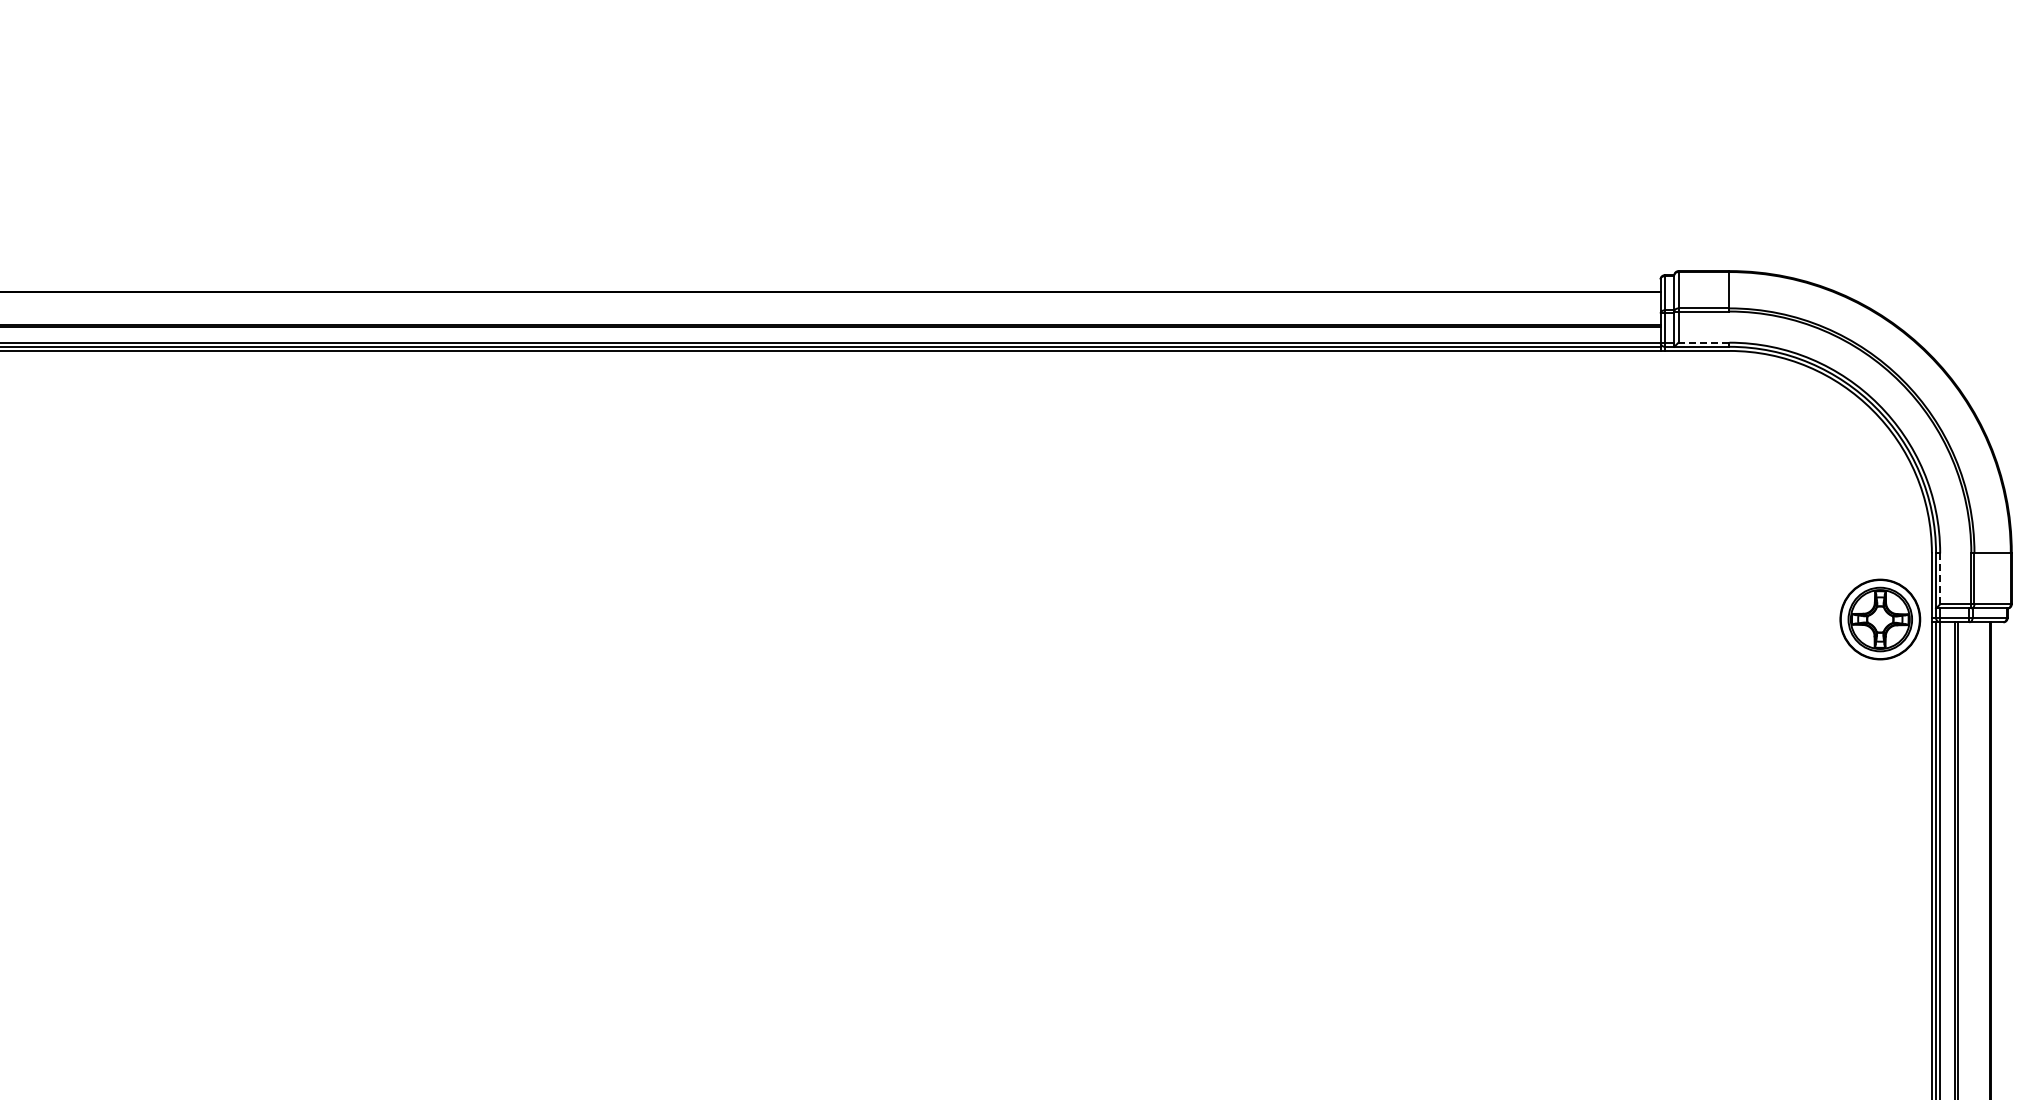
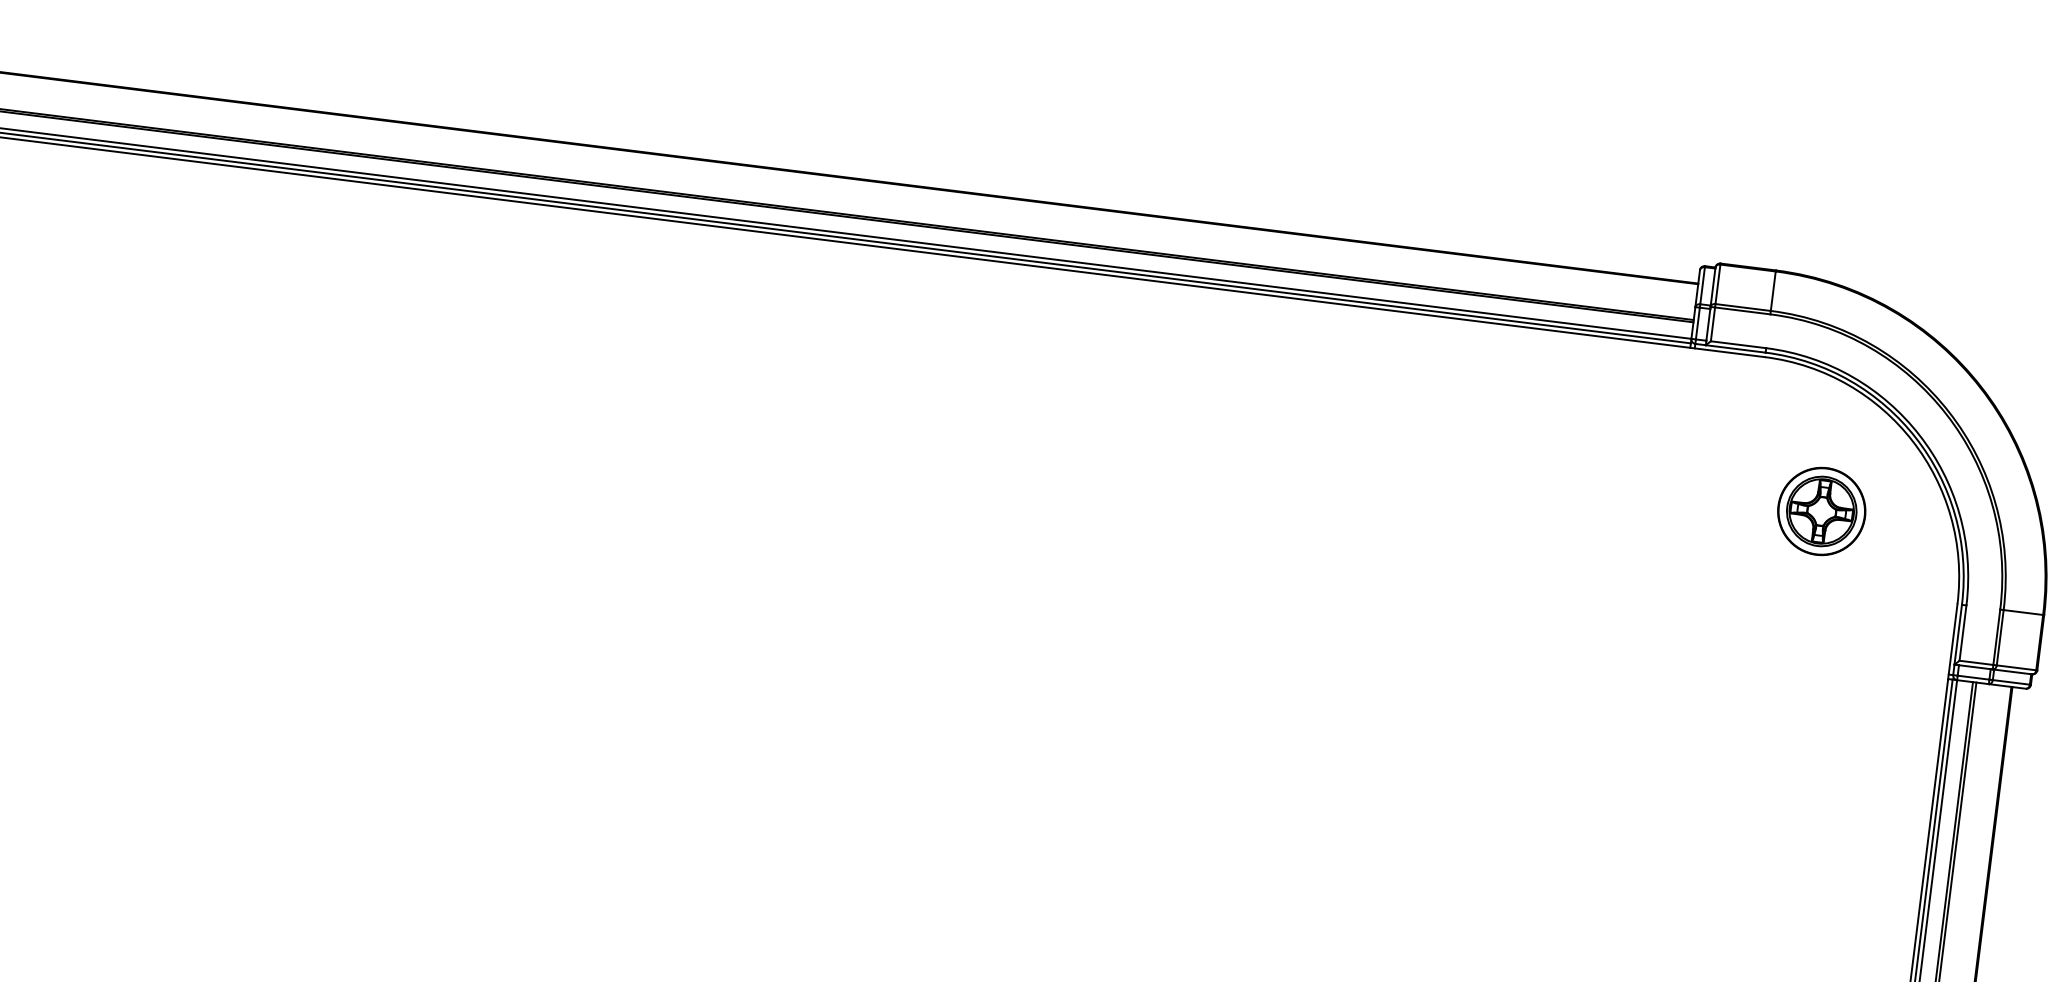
line: (1703, 342) -> (1738, 344), dashed -> solid
line: (1940, 578) -> (1963, 632), dashed -> solid
part: (1880, 619) -> (1821, 511), moved

